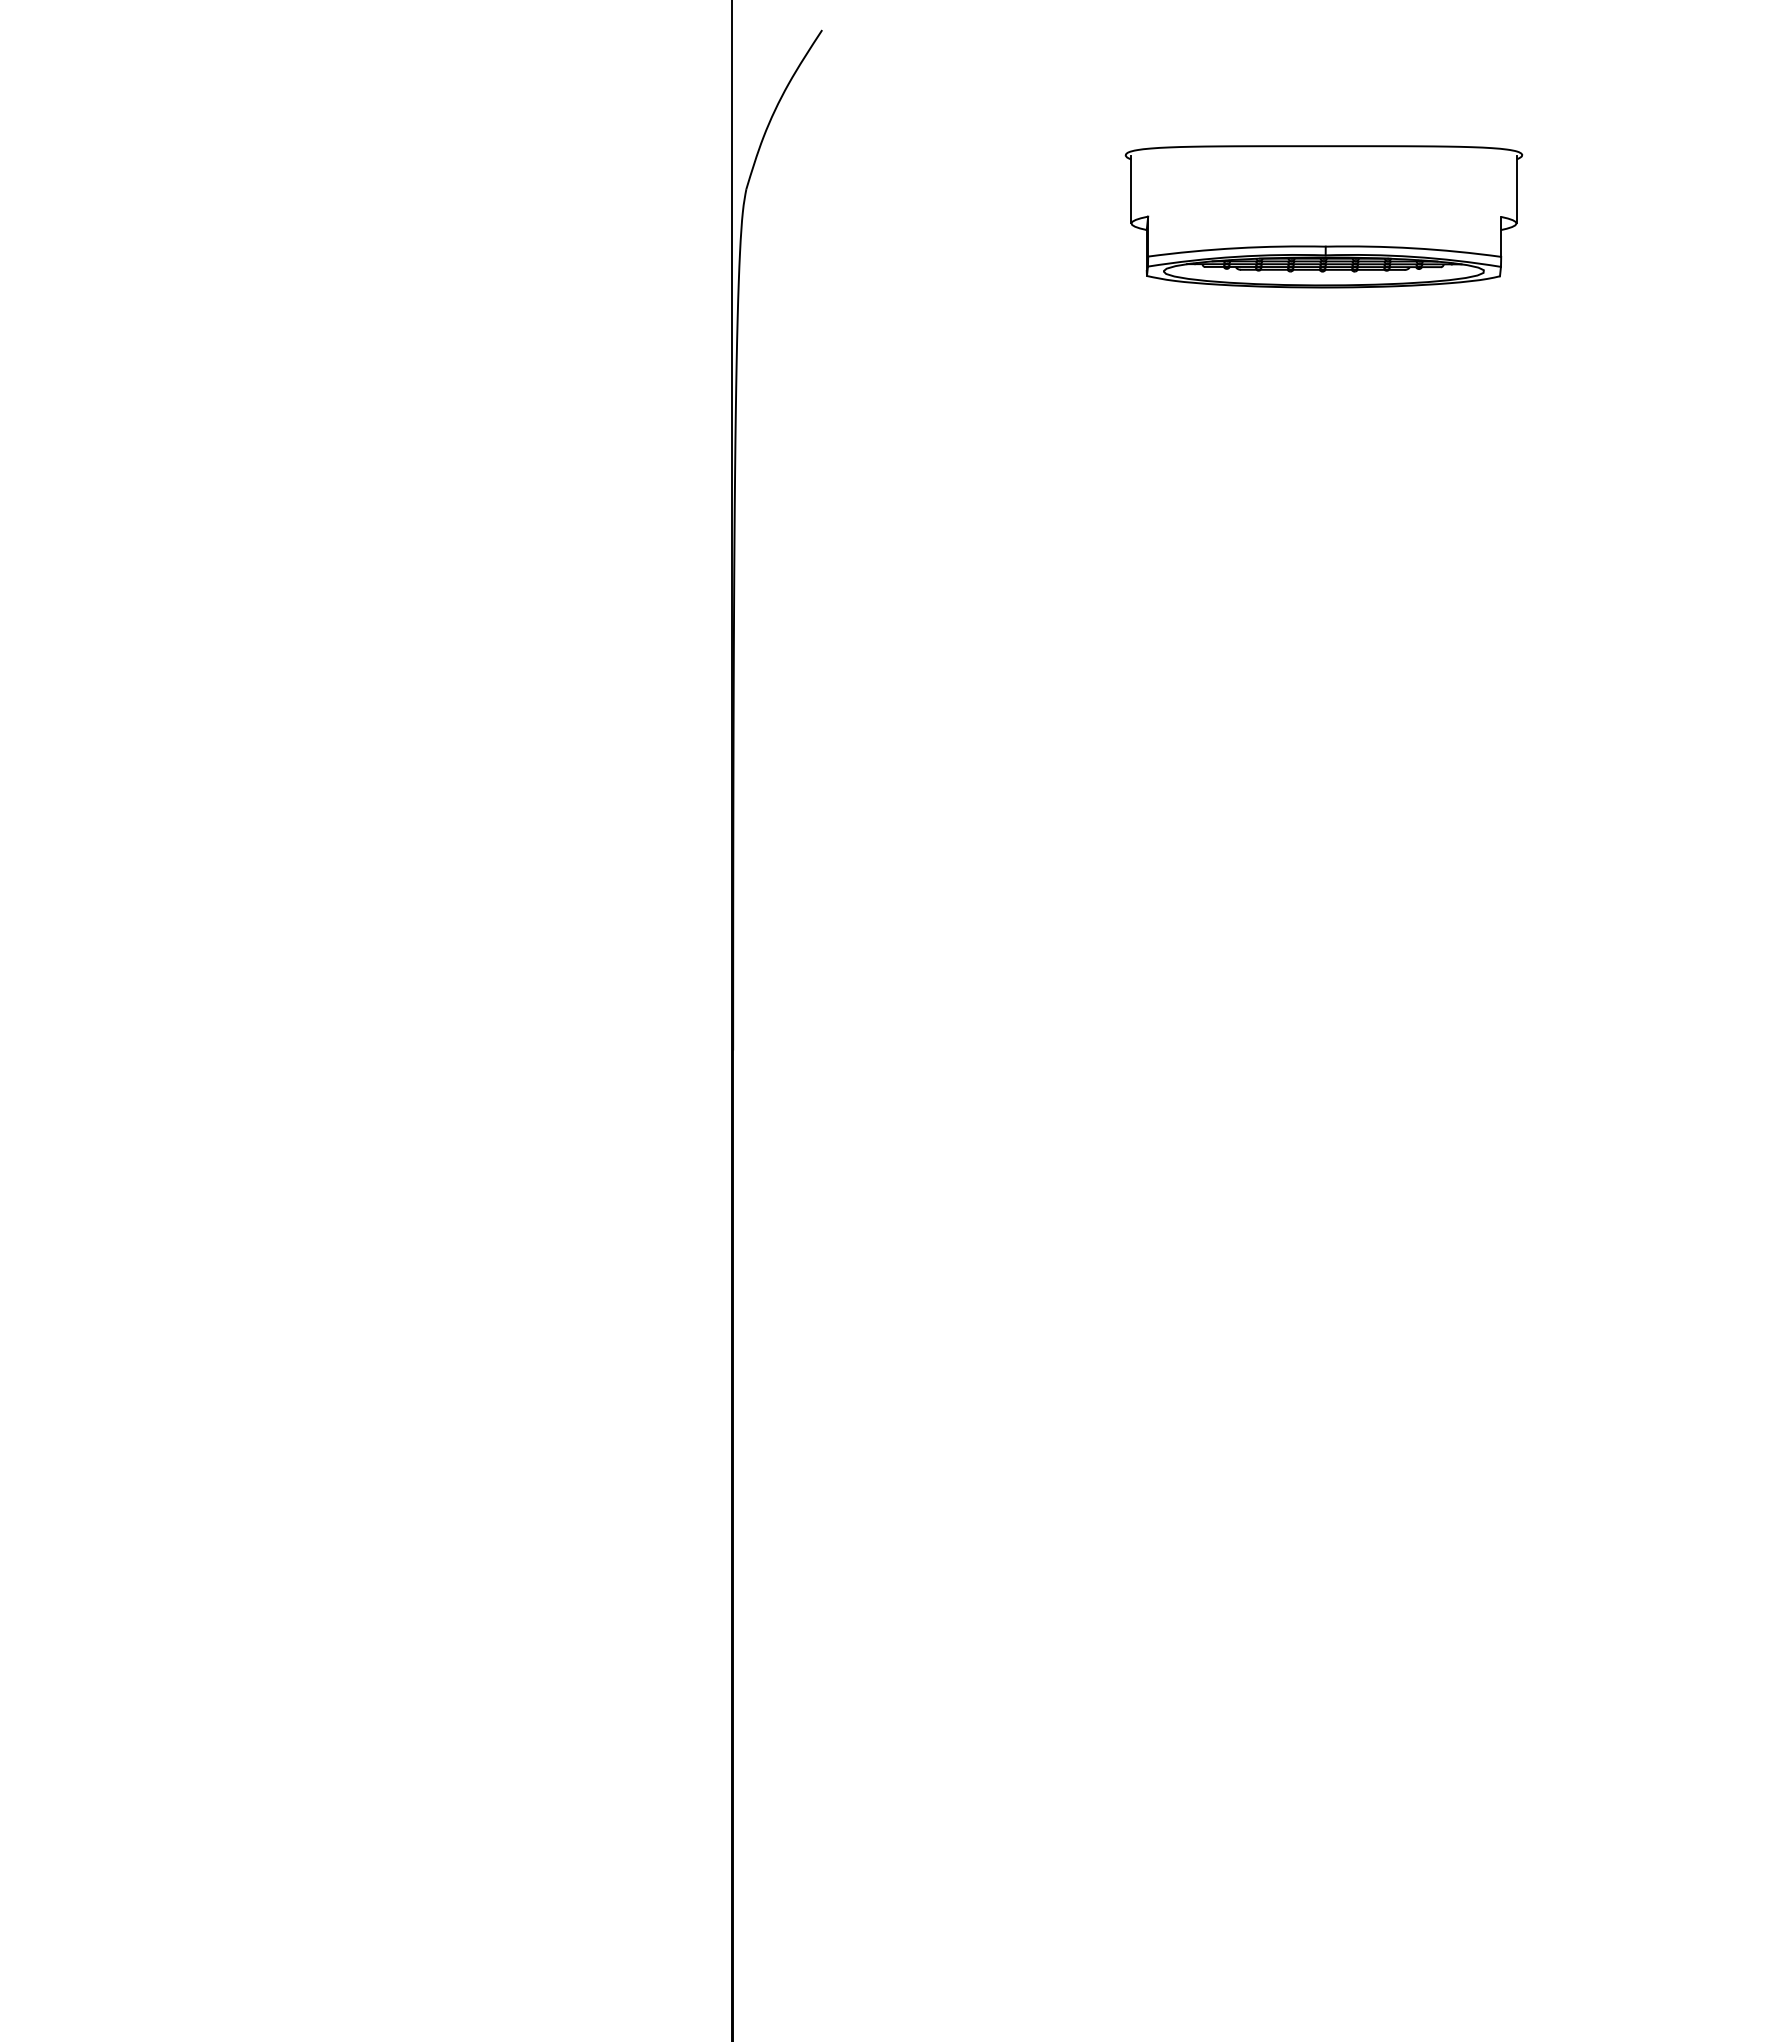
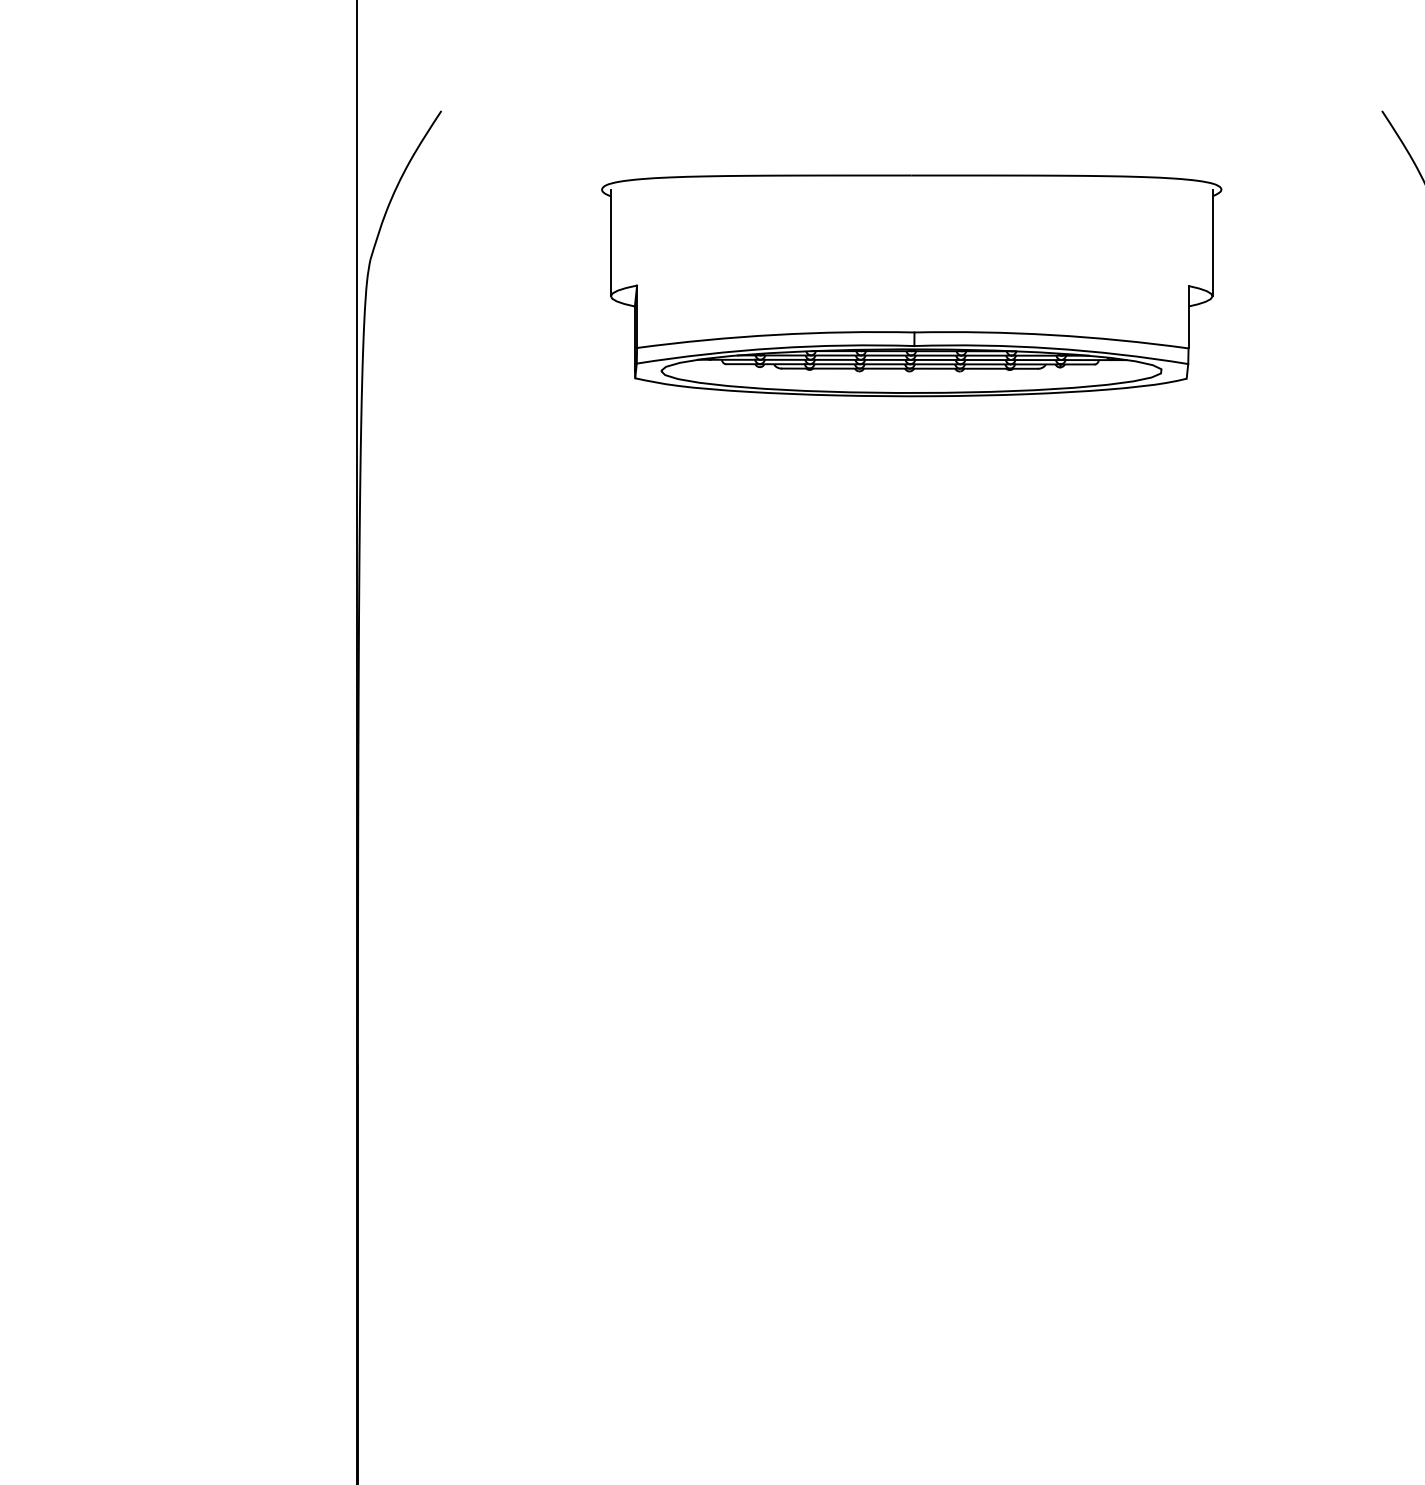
part: (1323, 216) -> (911, 285), size x1.67

